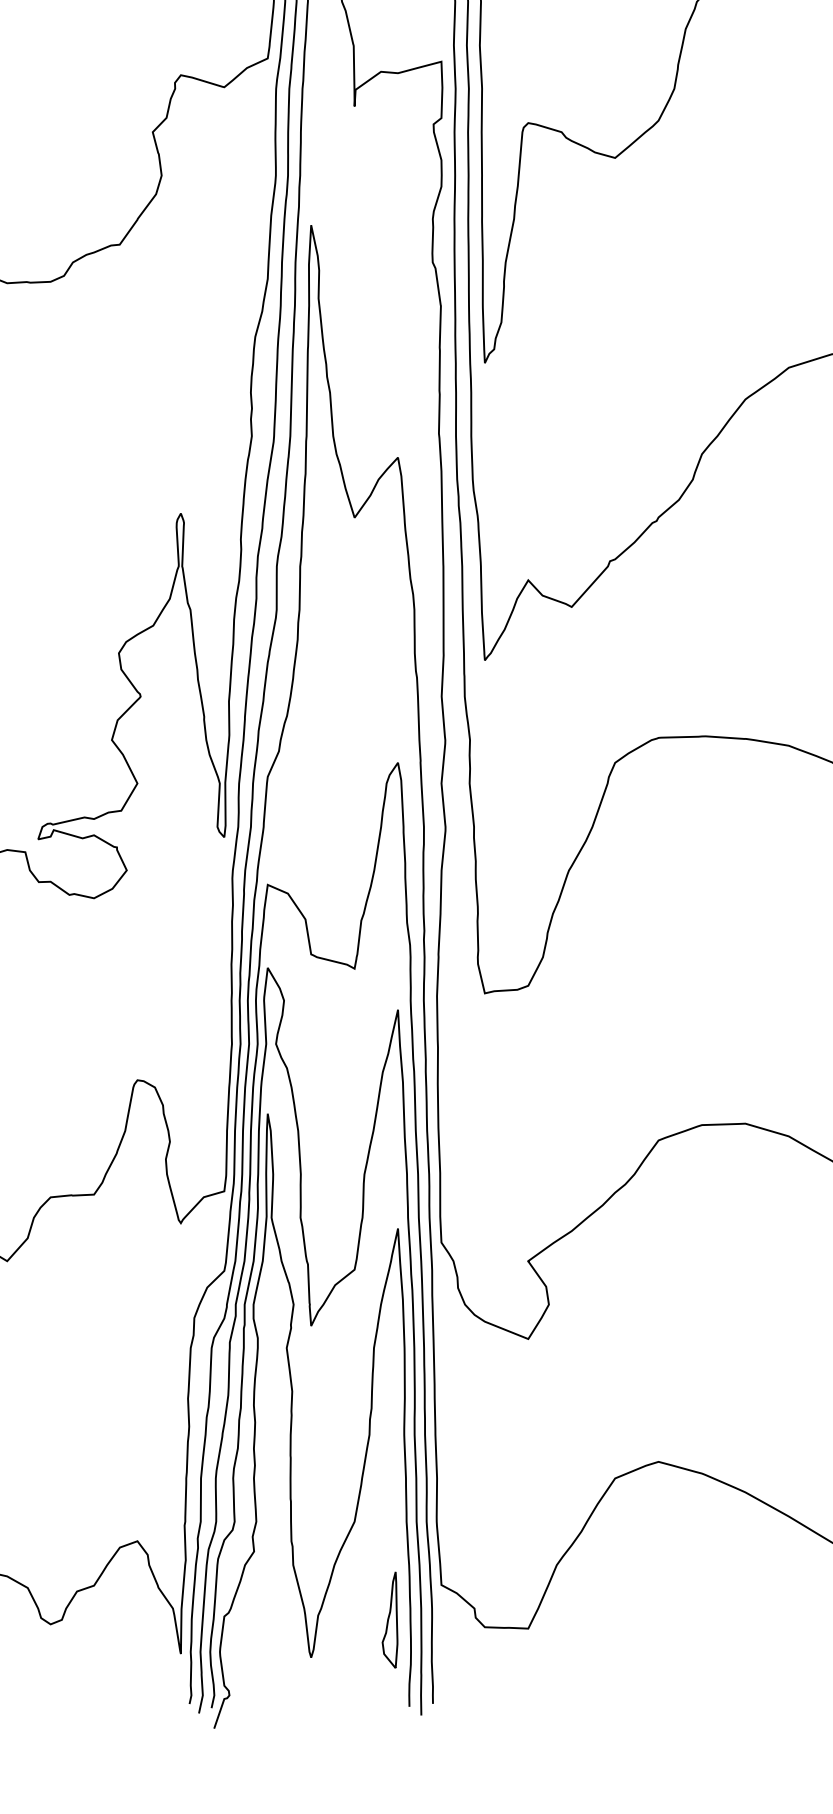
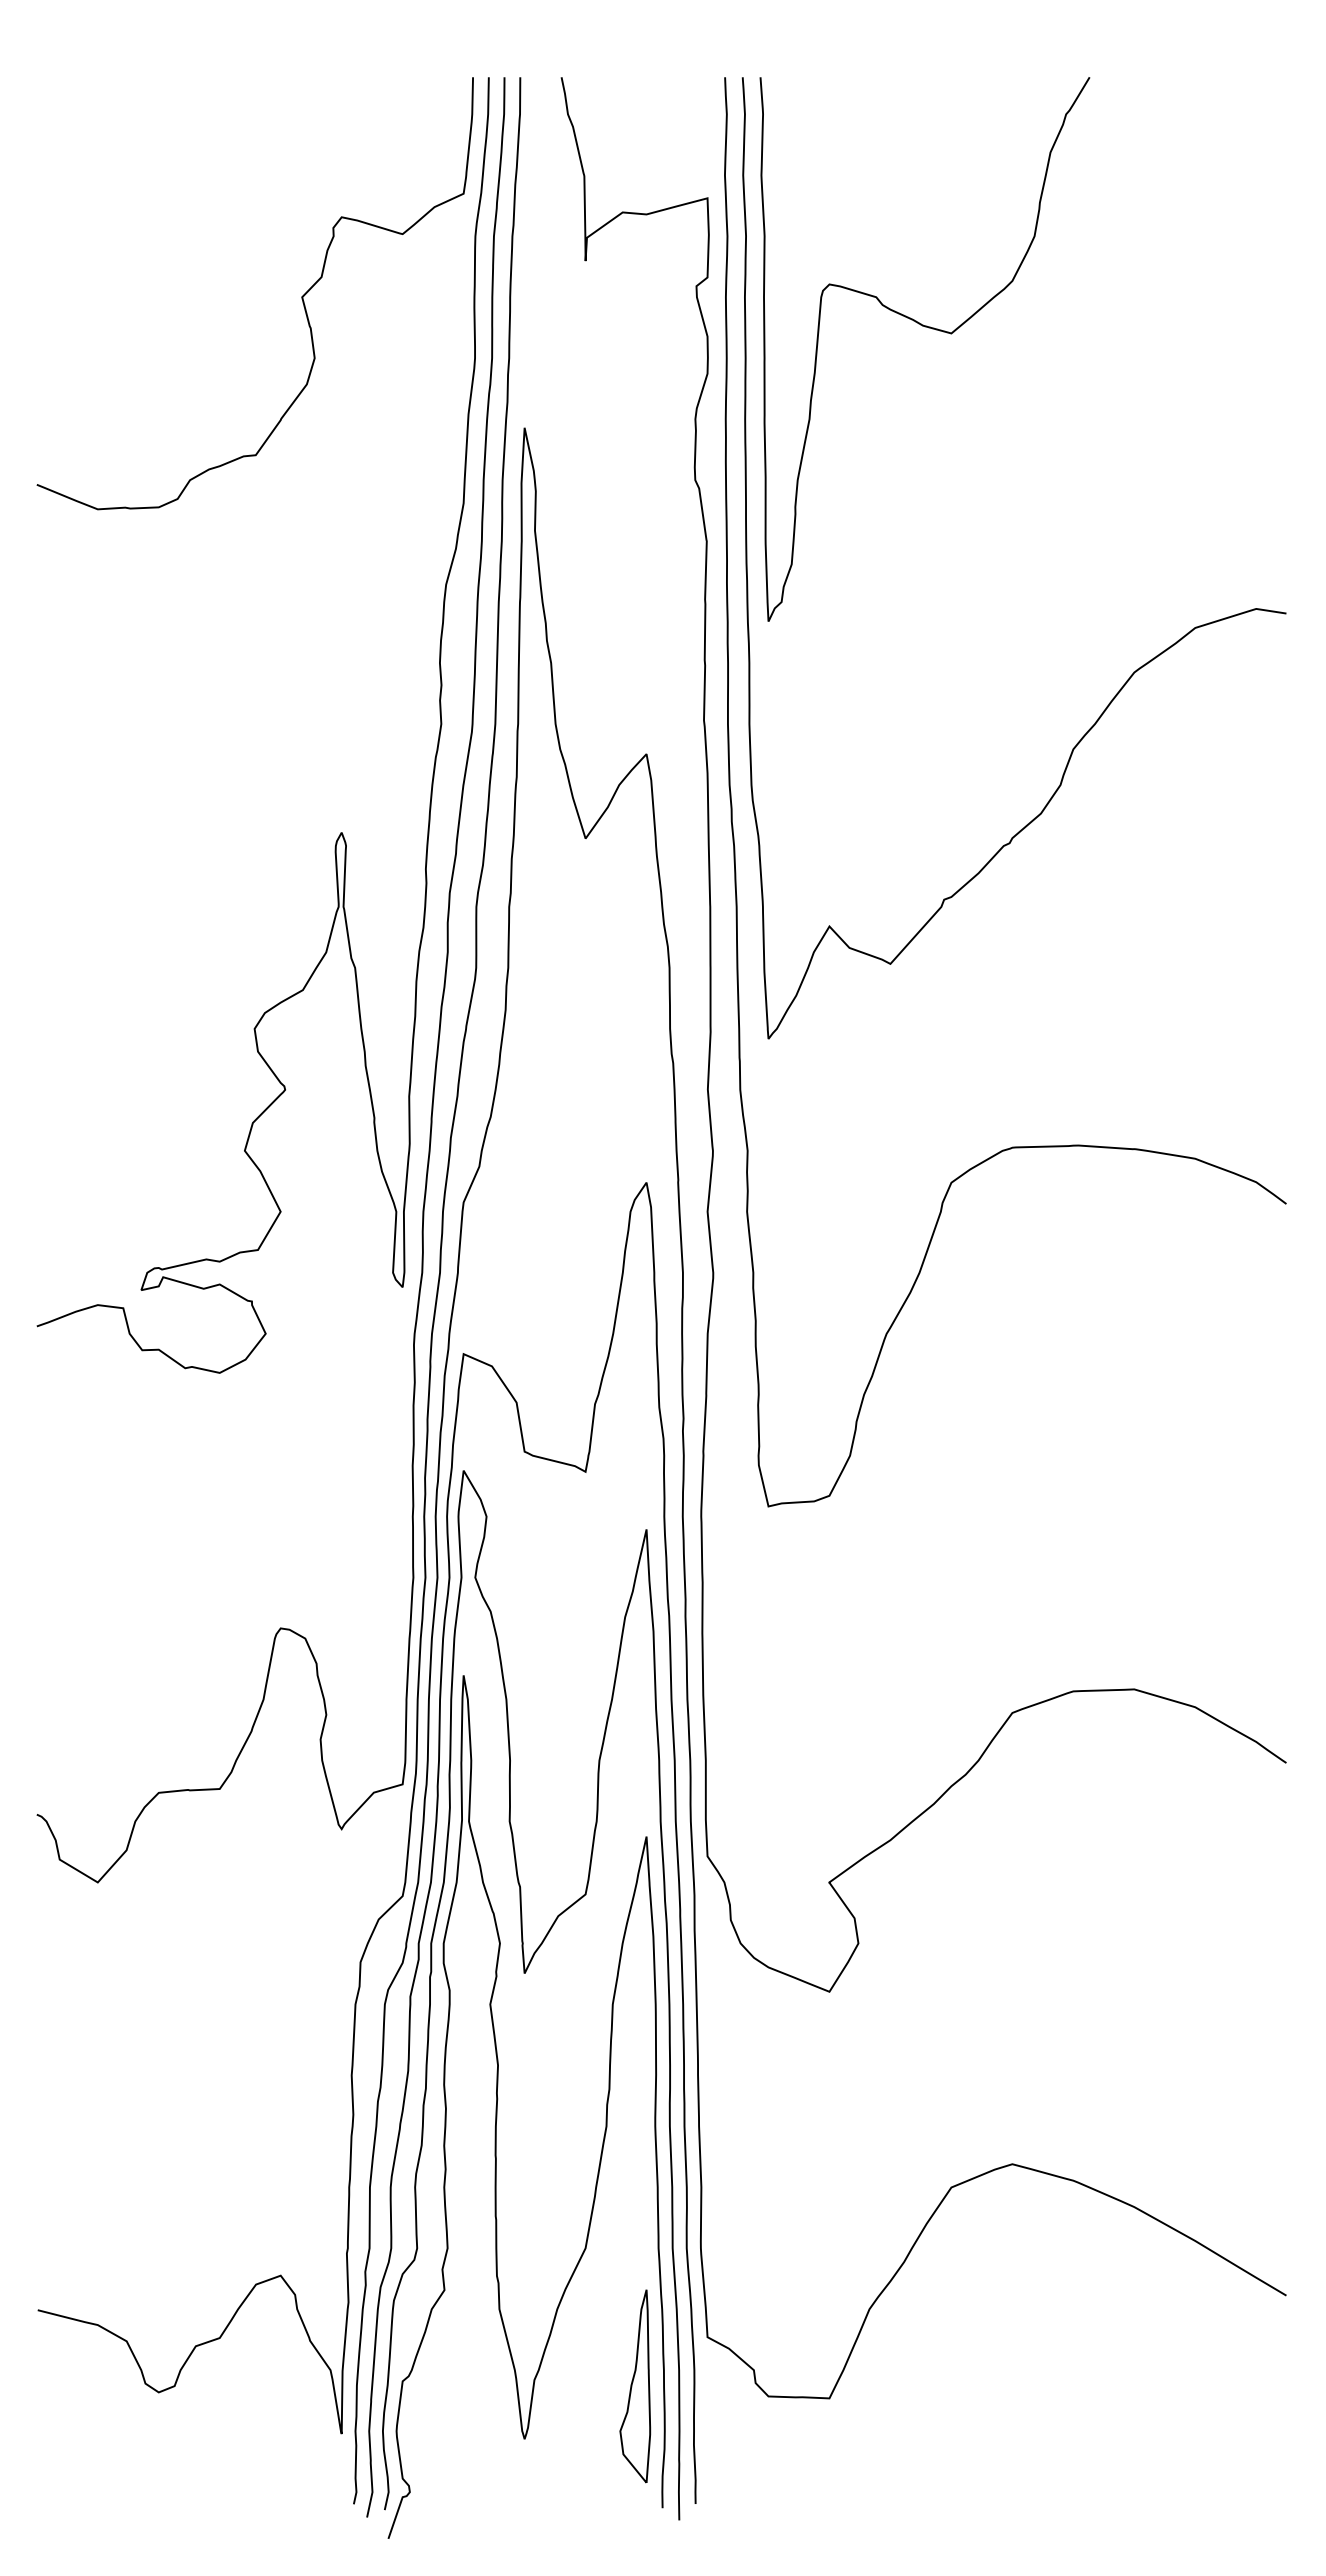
part: (390, 1620) -> (635, 2386), size x1.43

